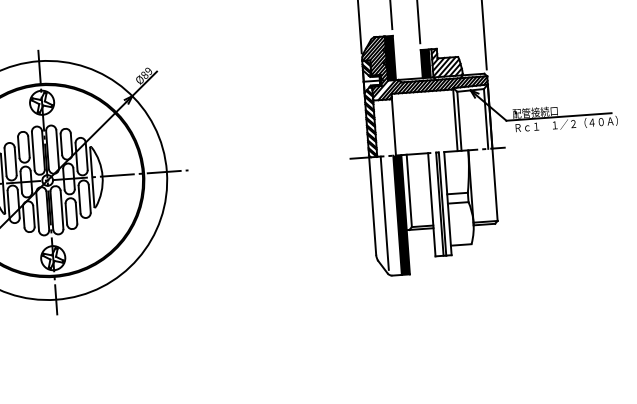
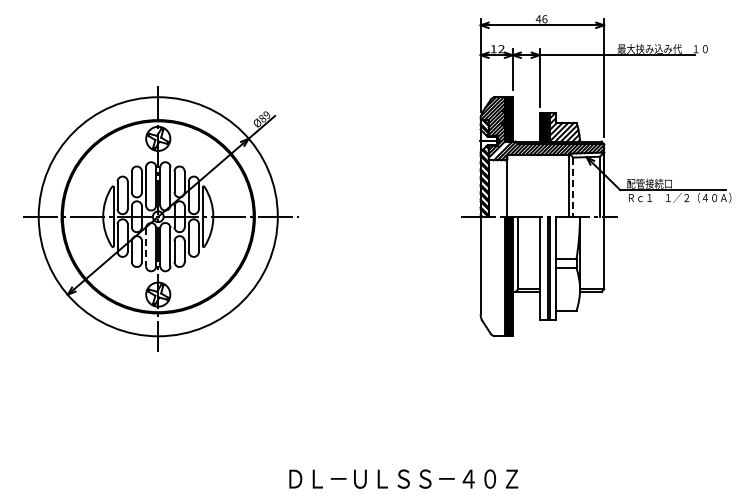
line: (459, 121) -> (573, 187), solid -> dashed
line: (38, 211) -> (146, 247), solid -> dashed
line: (385, 213) -> (492, 273), removed

